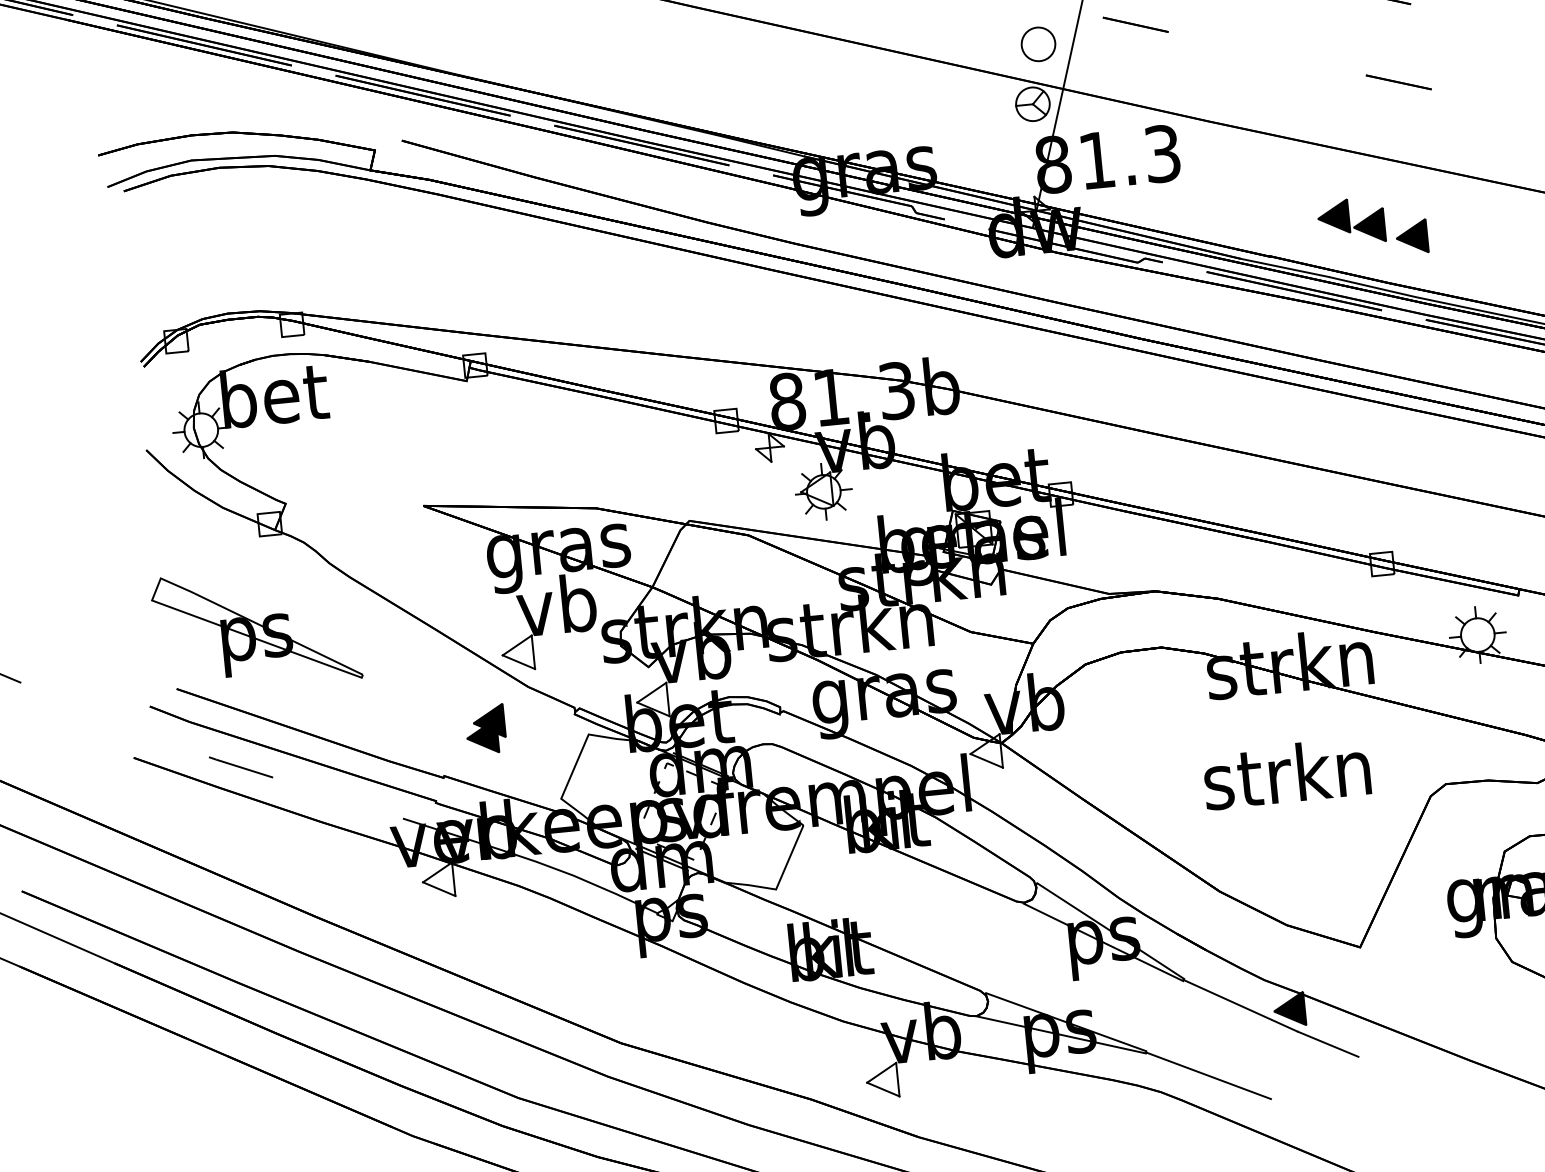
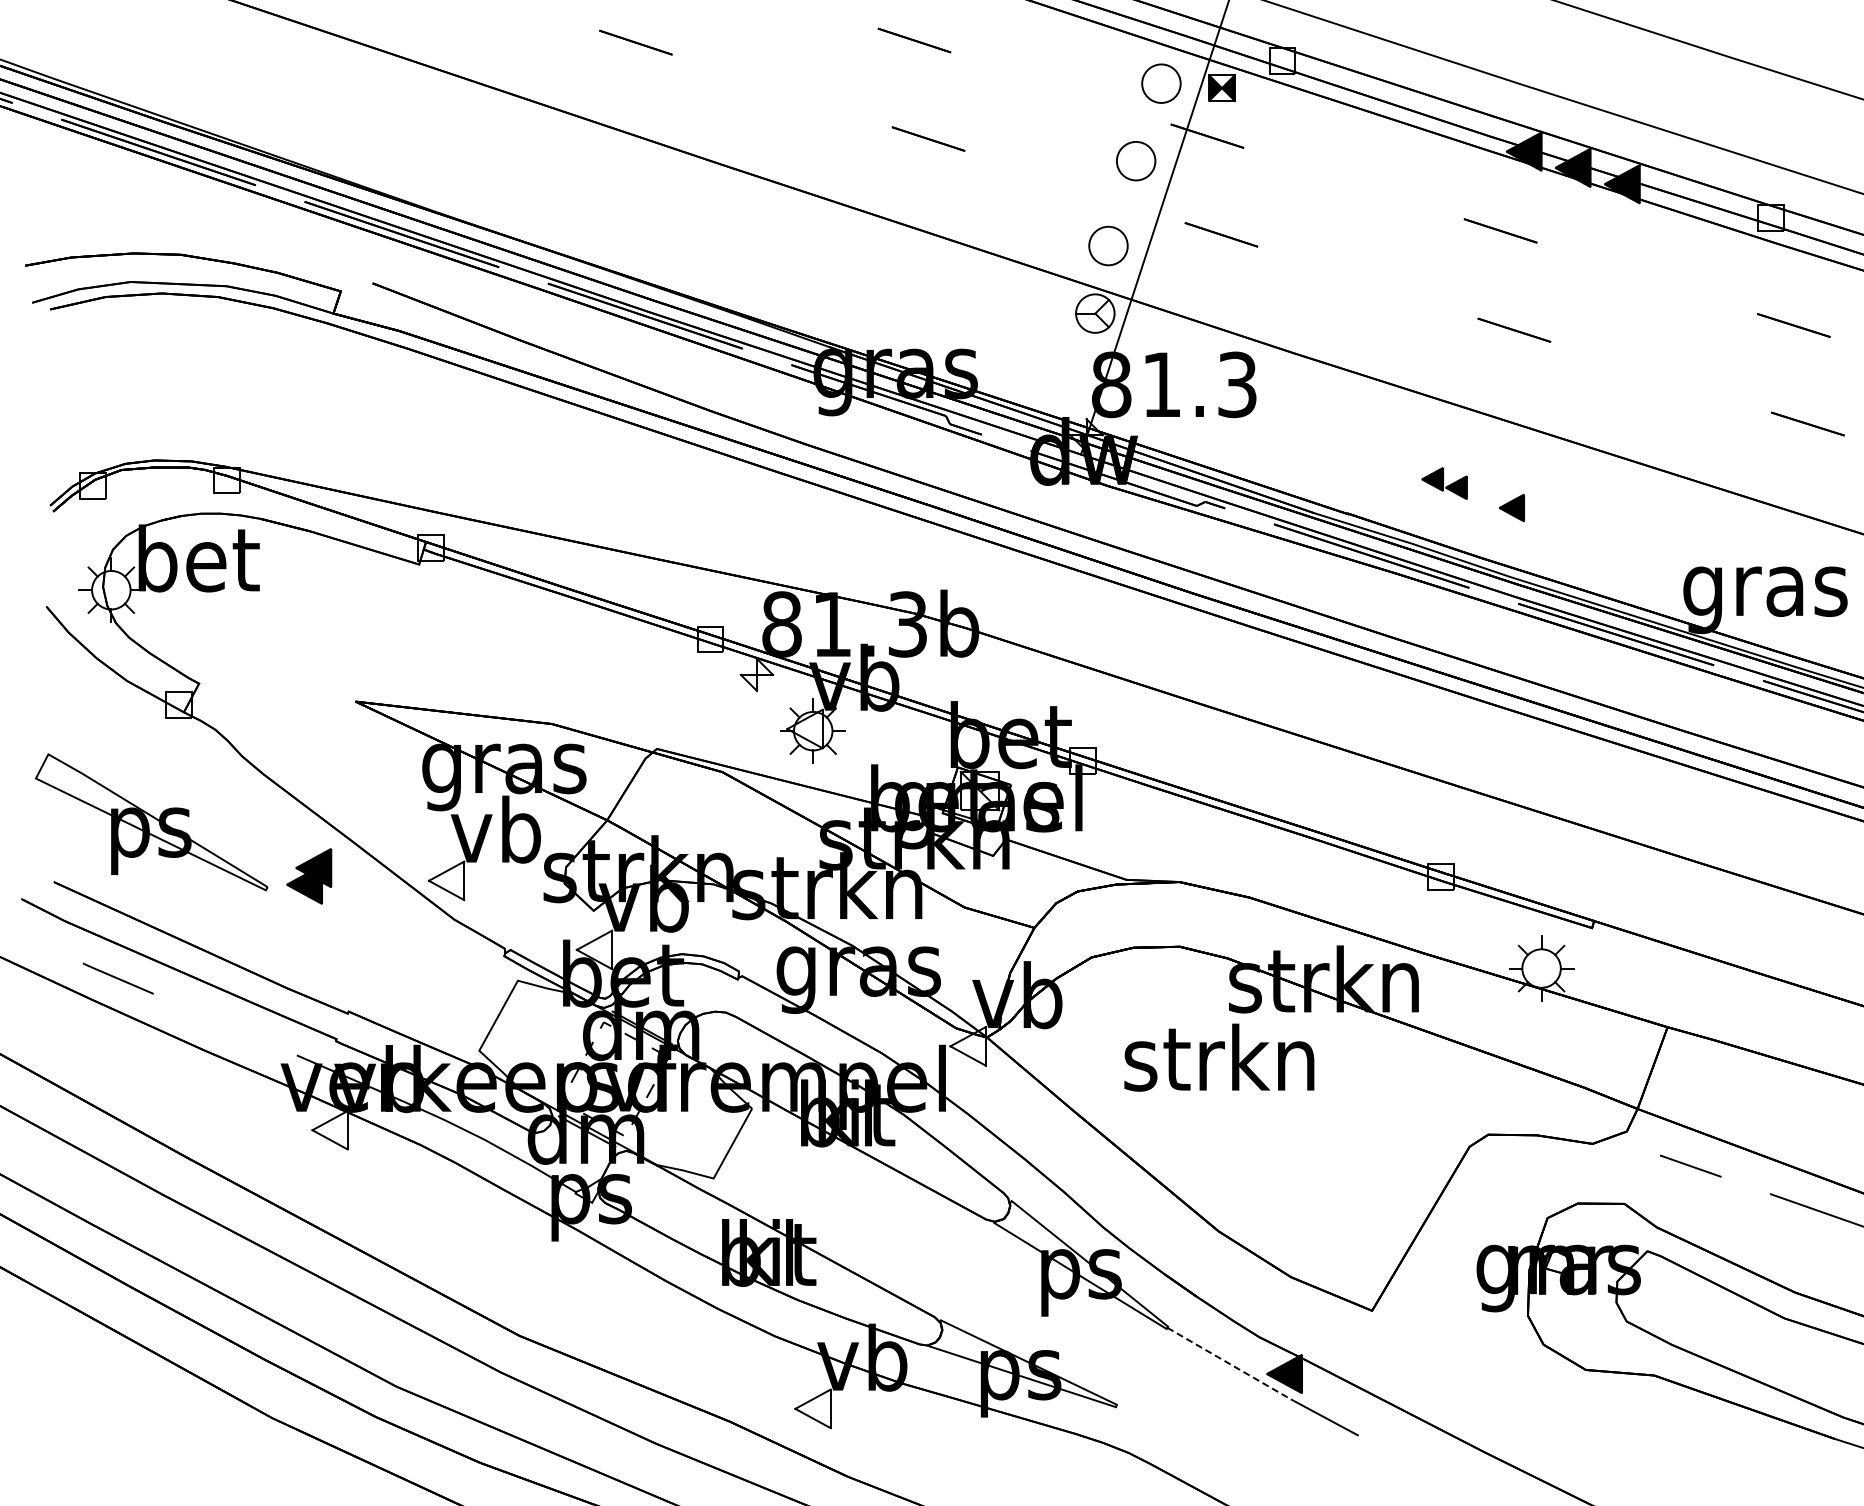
part: (1351, 221) -> (1444, 483), size x0.6
part: (1411, 236) -> (1511, 507), size x0.7
part: (486, 729) -> (309, 876), moved
text: (1286, 773) -> (1219, 1057), moved
line: (1240, 1005) -> (1229, 1363), solid -> dashed
line: (1209, 1075) -> (1185, 1439), removed

